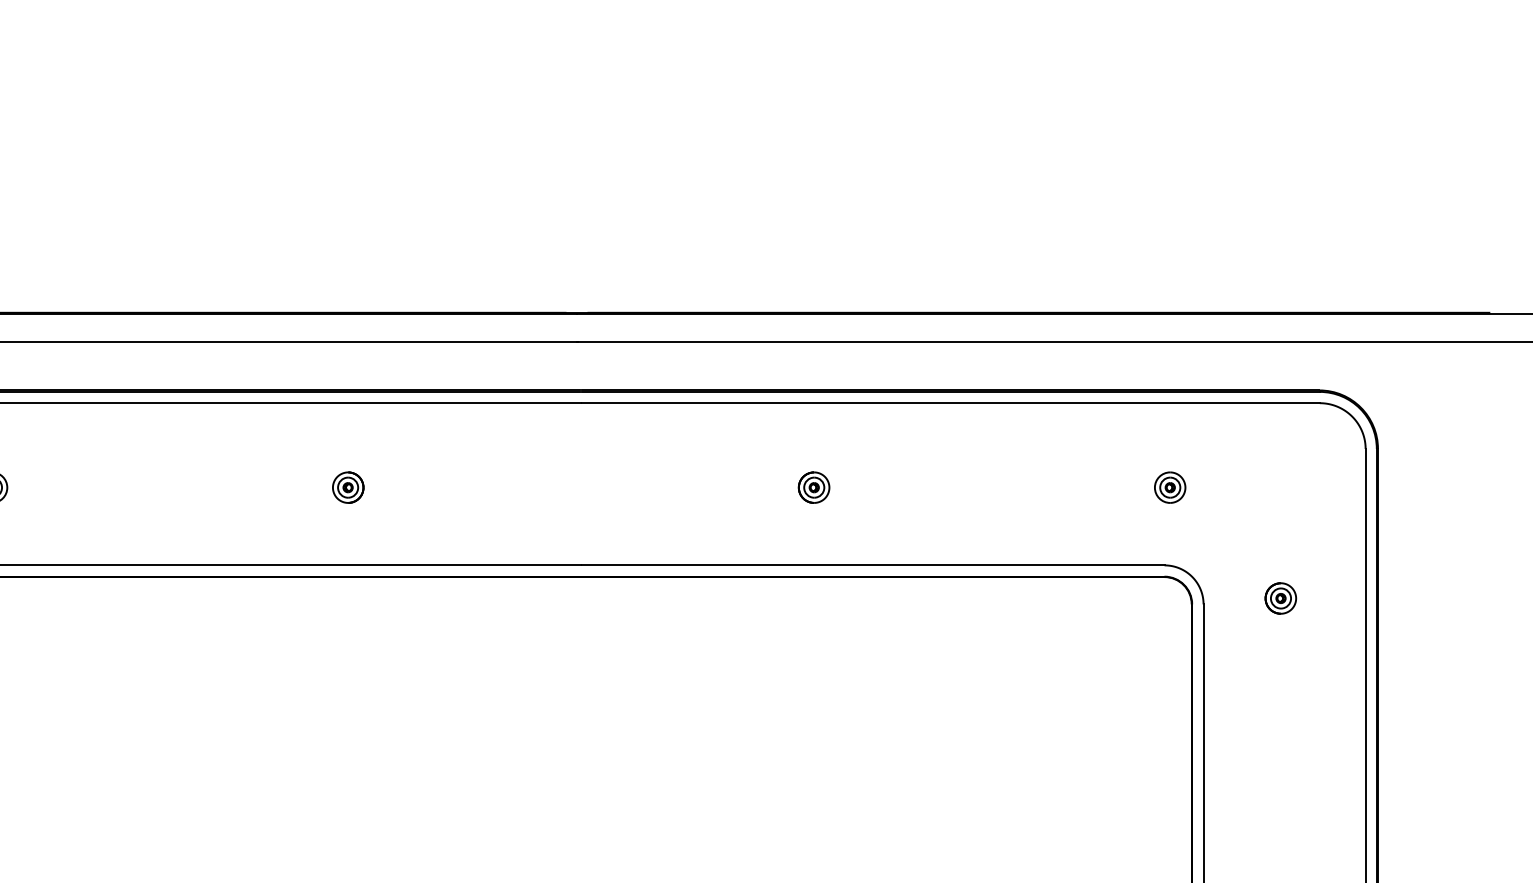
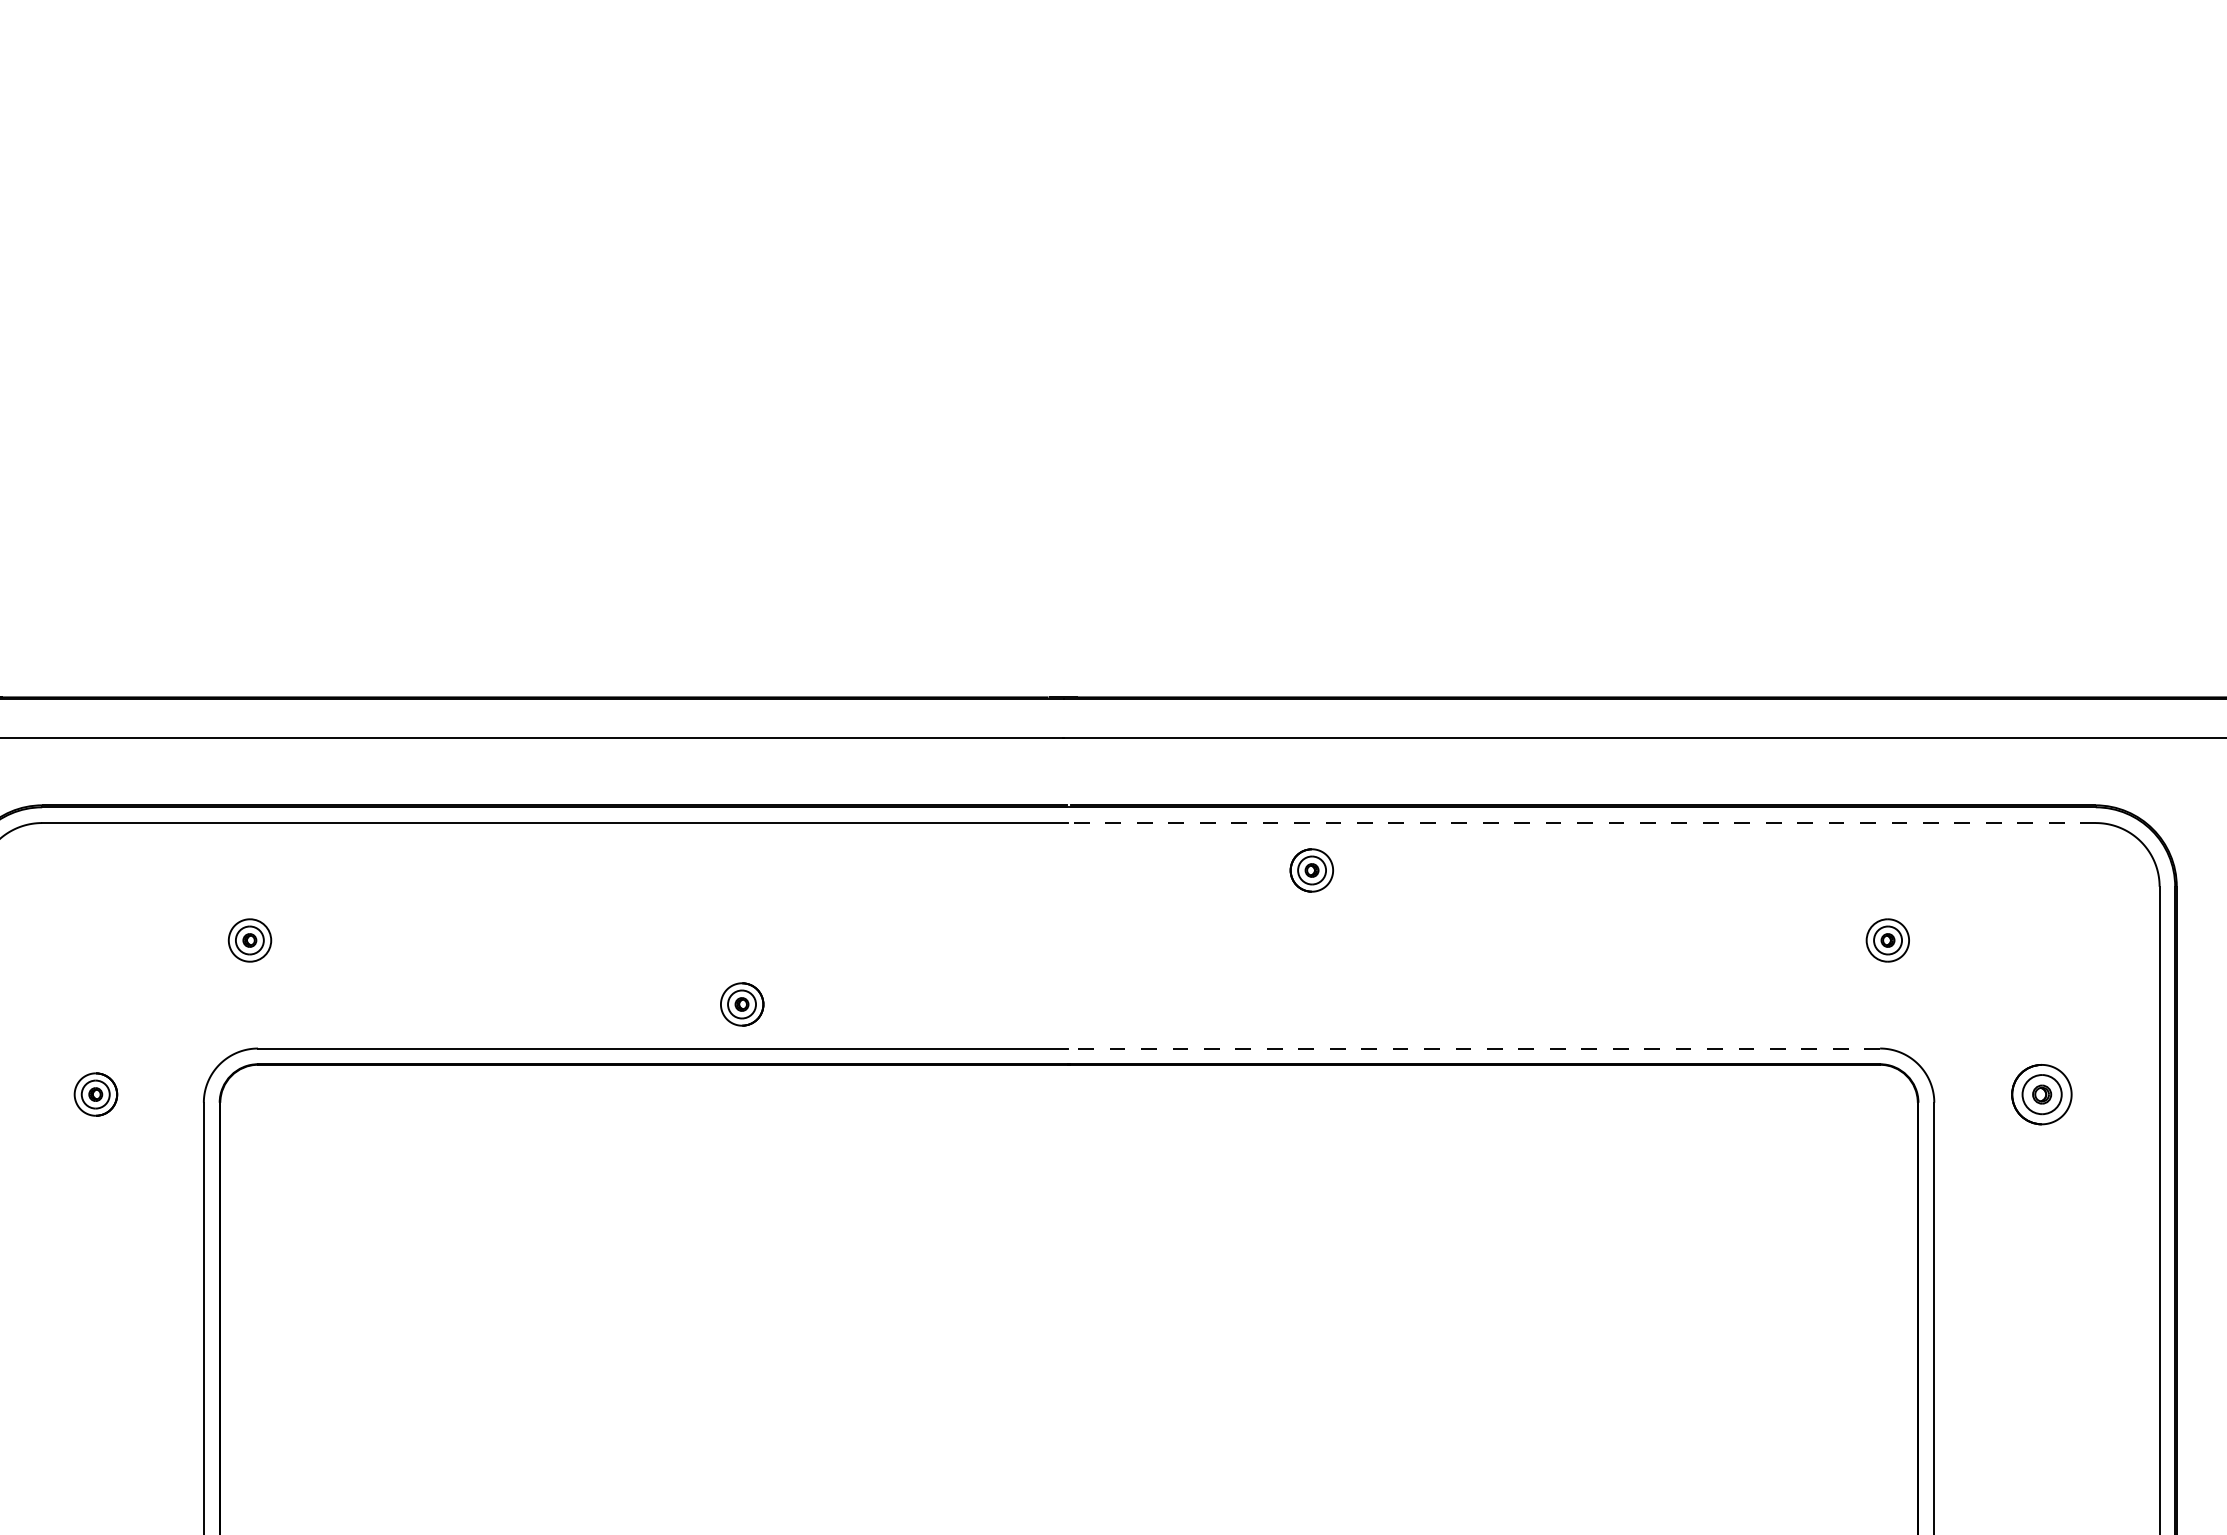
line: (950, 403) -> (1582, 823), solid -> dashed
part: (348, 487) -> (742, 1004), moved
part: (813, 487) -> (1311, 870), moved
line: (872, 565) -> (1474, 1048), solid -> dashed
part: (1280, 598) -> (2041, 1094), size x1.4

